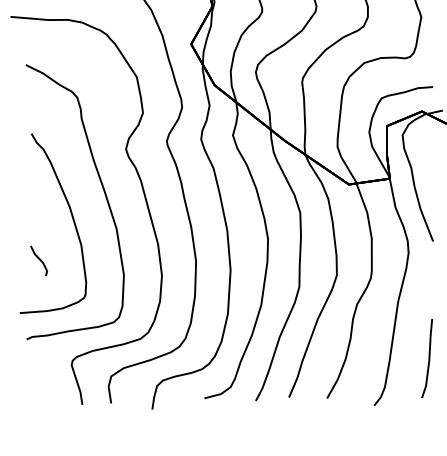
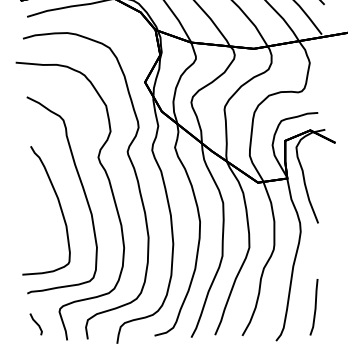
line: (38, 259) -> (35, 323), moved

